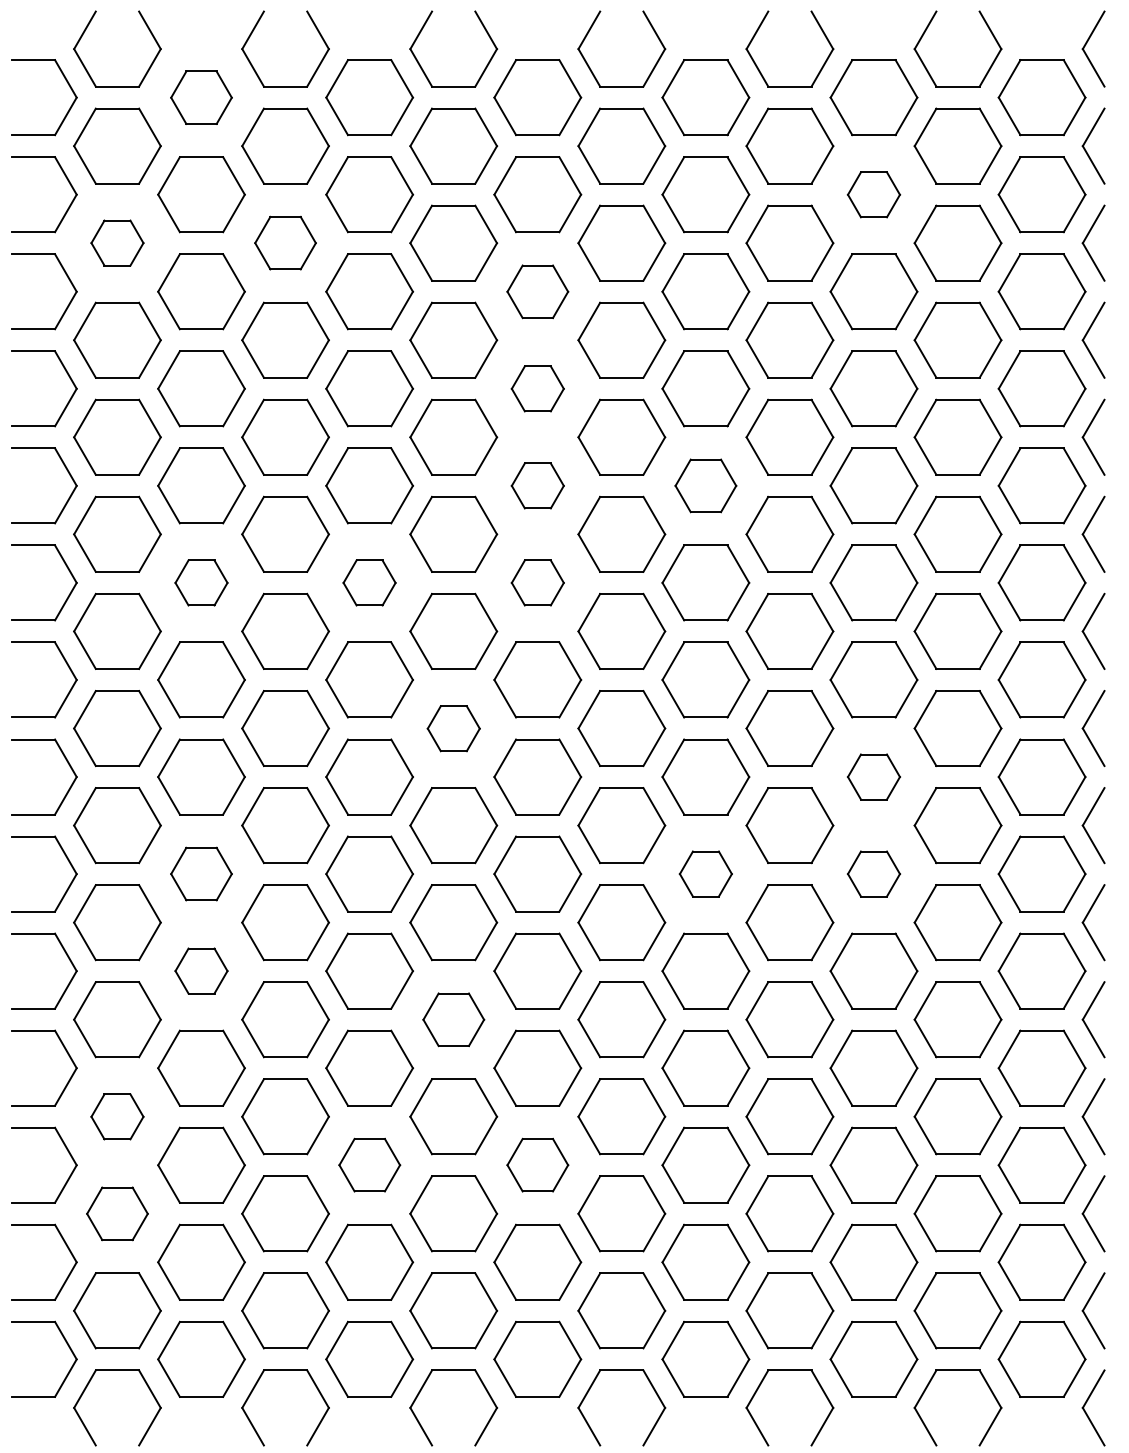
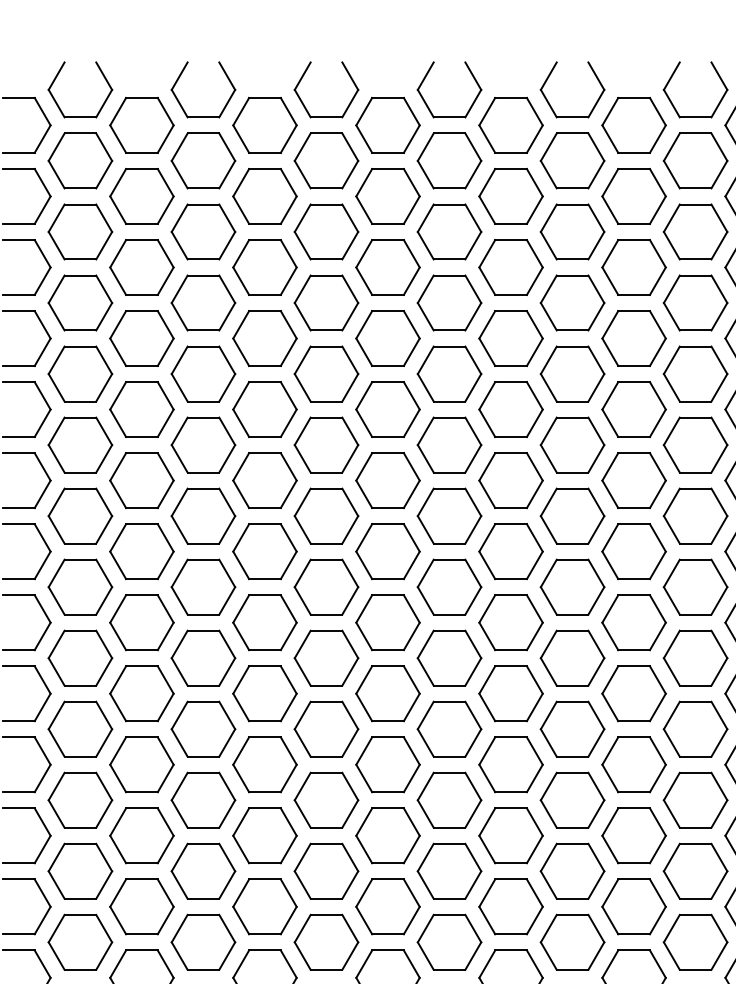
part: (201, 97) -> (141, 125), size x1.43
part: (873, 194) -> (633, 196), size x1.67
part: (117, 242) -> (80, 231), size x1.67
part: (285, 242) -> (203, 231), size x1.43
part: (537, 291) -> (387, 267), size x1.43
part: (537, 388) -> (387, 338), size x1.67
part: (537, 485) -> (387, 409), size x1.67
part: (705, 485) -> (510, 409), size x1.43
part: (201, 582) -> (141, 480), size x1.67
part: (369, 582) -> (264, 480), size x1.67
part: (537, 582) -> (387, 480), size x1.67
part: (453, 728) -> (326, 587), size x1.67
part: (873, 776) -> (633, 622), size x1.67
part: (201, 873) -> (141, 693), size x1.43
part: (705, 873) -> (510, 693), size x1.67
part: (873, 873) -> (633, 693), size x1.67
part: (201, 970) -> (141, 764), size x1.67
part: (453, 1019) -> (326, 800), size x1.43
part: (117, 1116) -> (80, 871), size x1.67
part: (369, 1164) -> (264, 906), size x1.43
part: (537, 1164) -> (387, 906), size x1.43
part: (117, 1213) -> (80, 942), size x1.43

